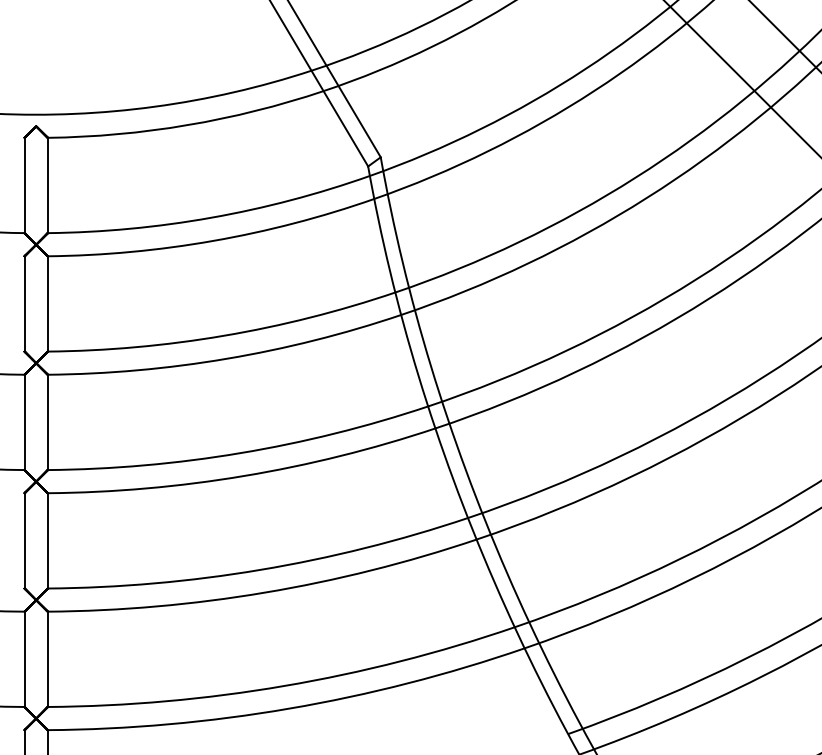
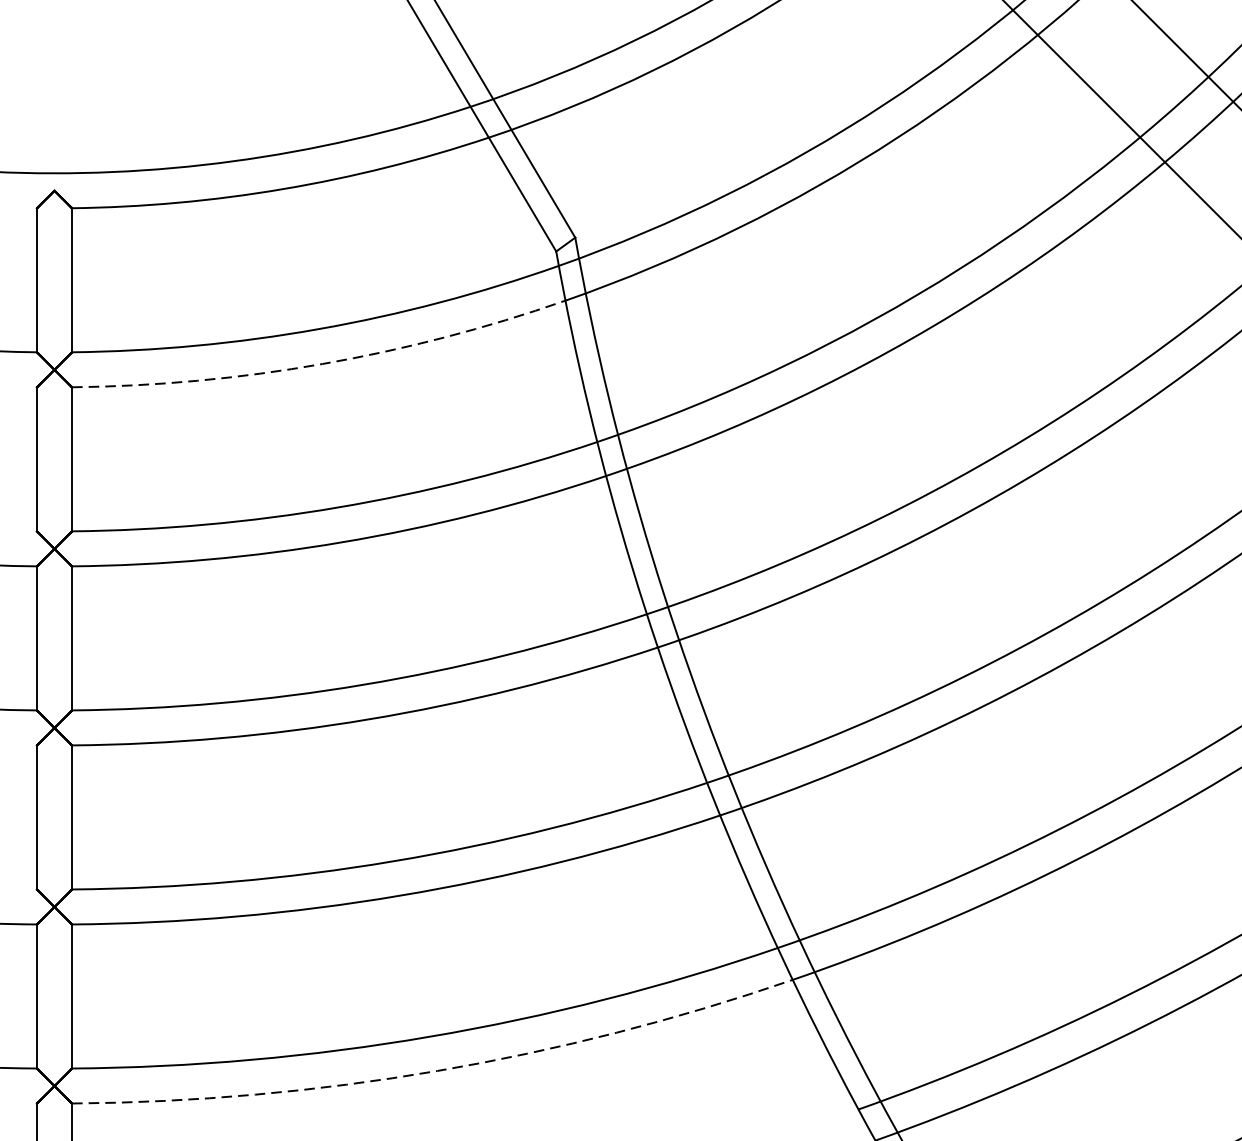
arc: (213, 240) -> (322, 363), solid -> dashed
arc: (289, 708) -> (437, 1070), solid -> dashed

